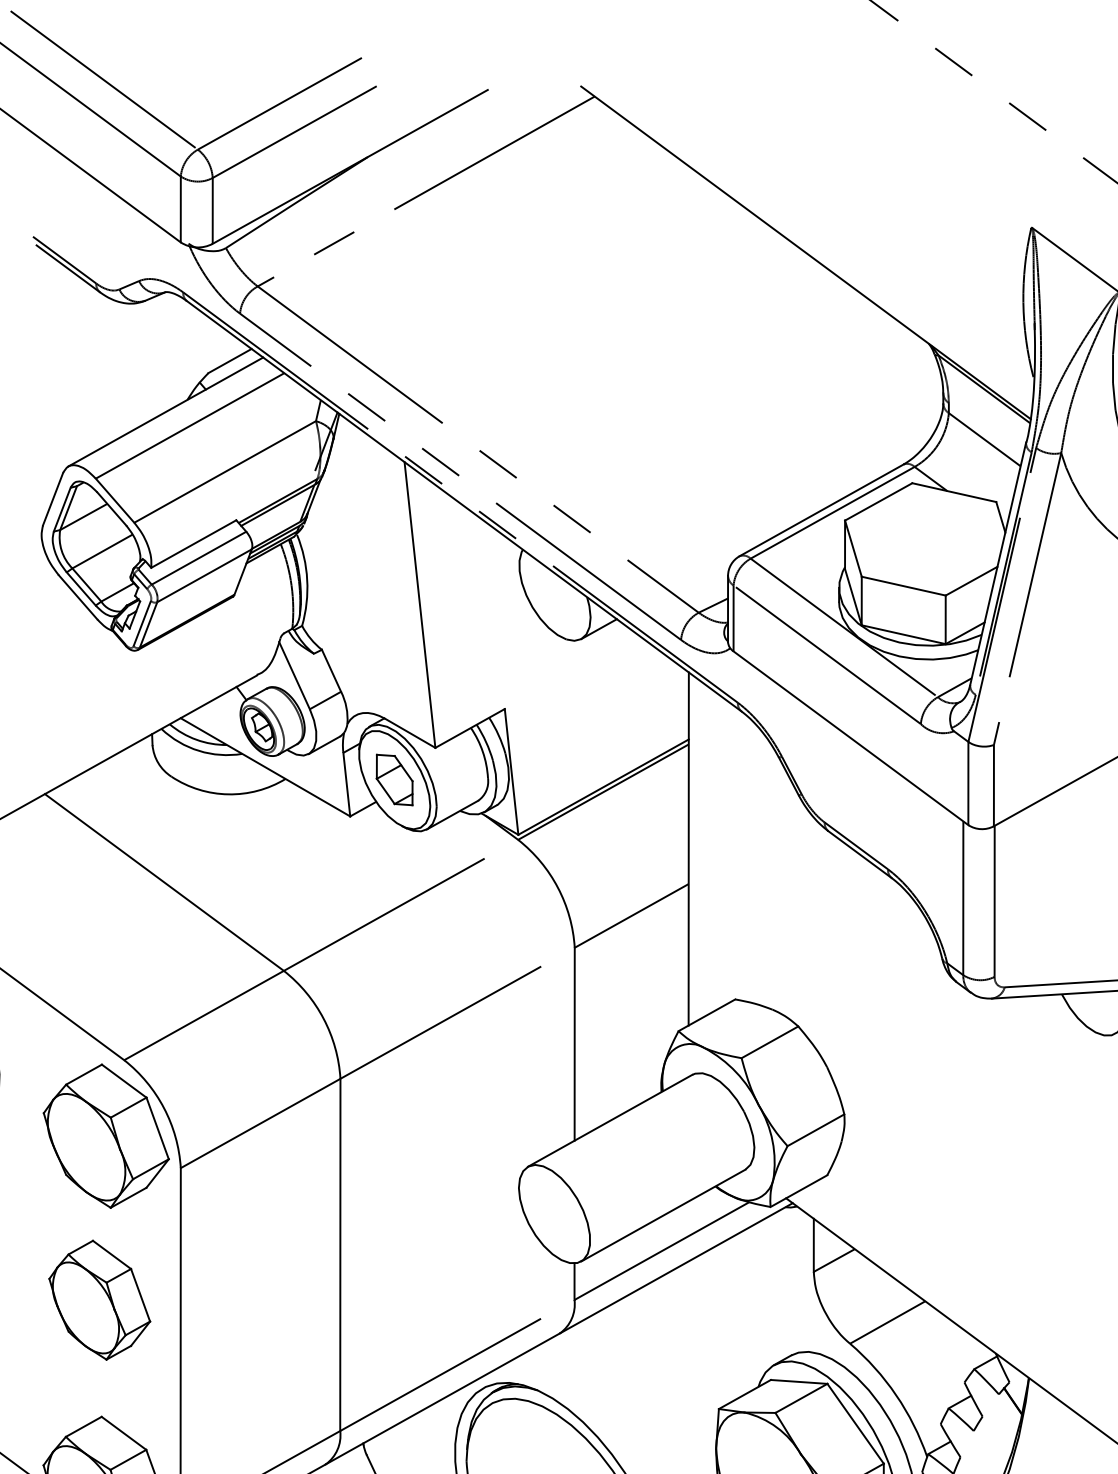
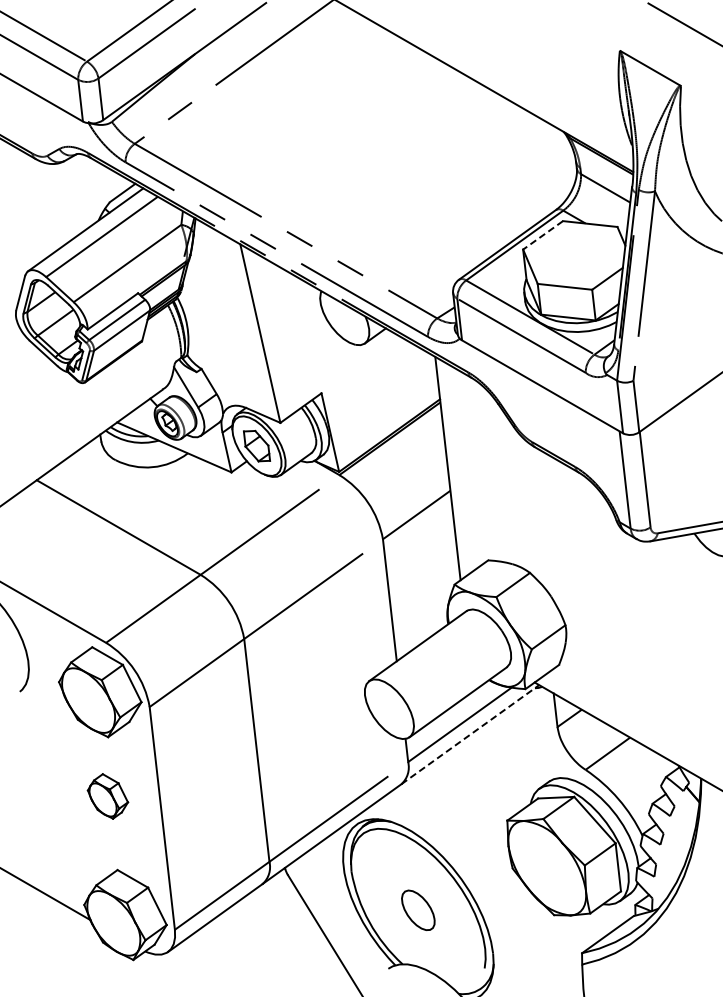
line: (877, 502) -> (542, 235), solid -> dashed
line: (676, 1268) -> (470, 734), solid -> dashed
part: (99, 1300) -> (107, 796), size x0.6

